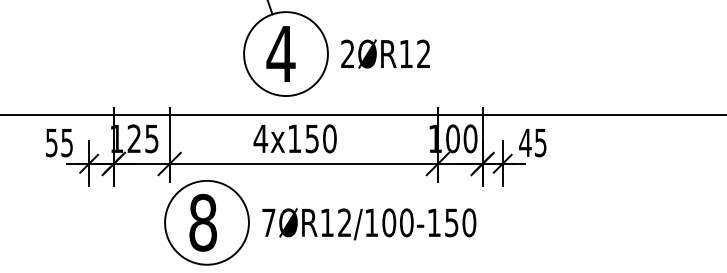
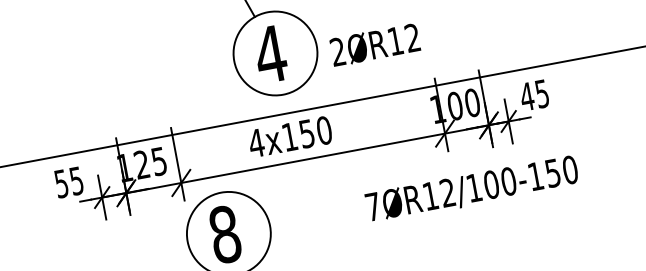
text: (385, 53) -> (375, 44), moved
text: (294, 138) -> (289, 136), moved
text: (369, 224) -> (472, 190), moved

